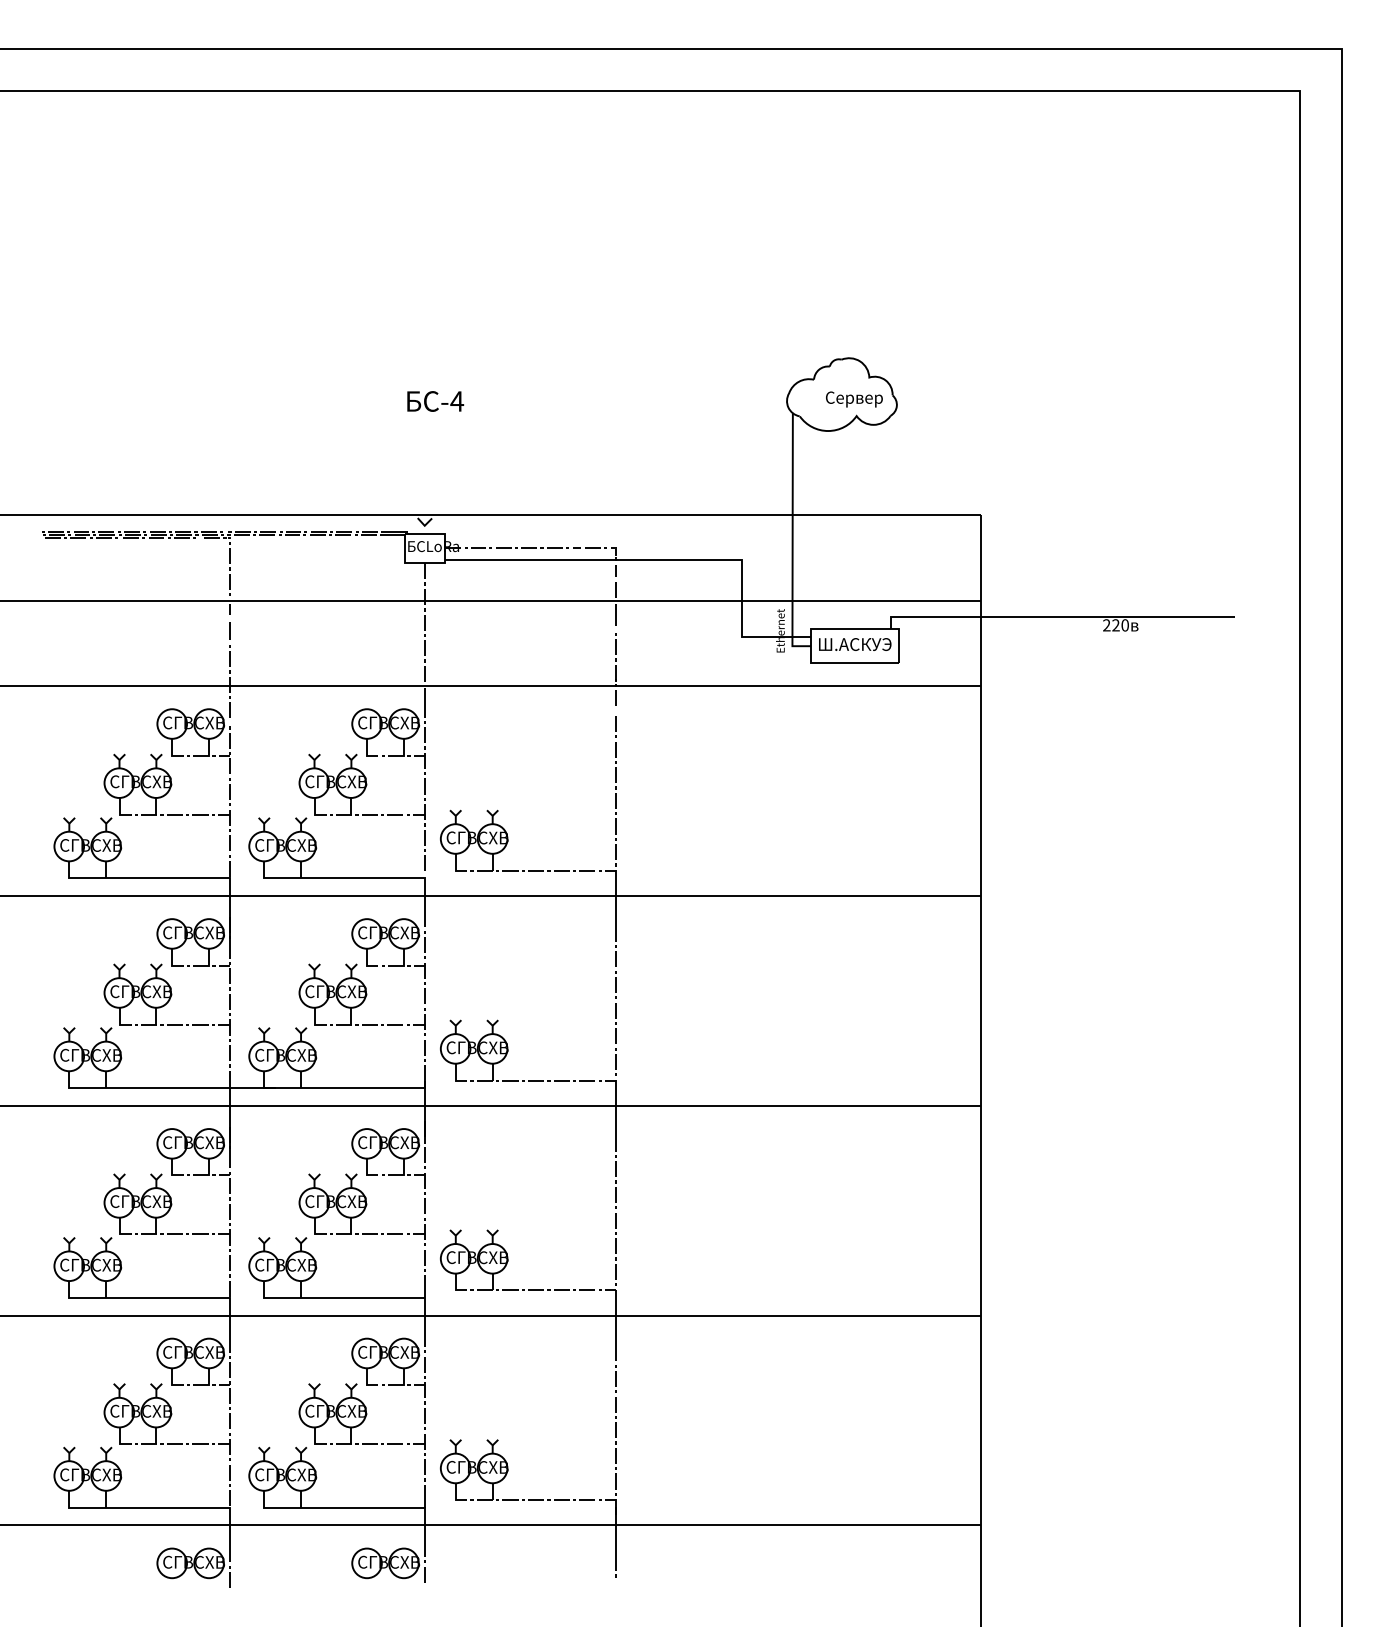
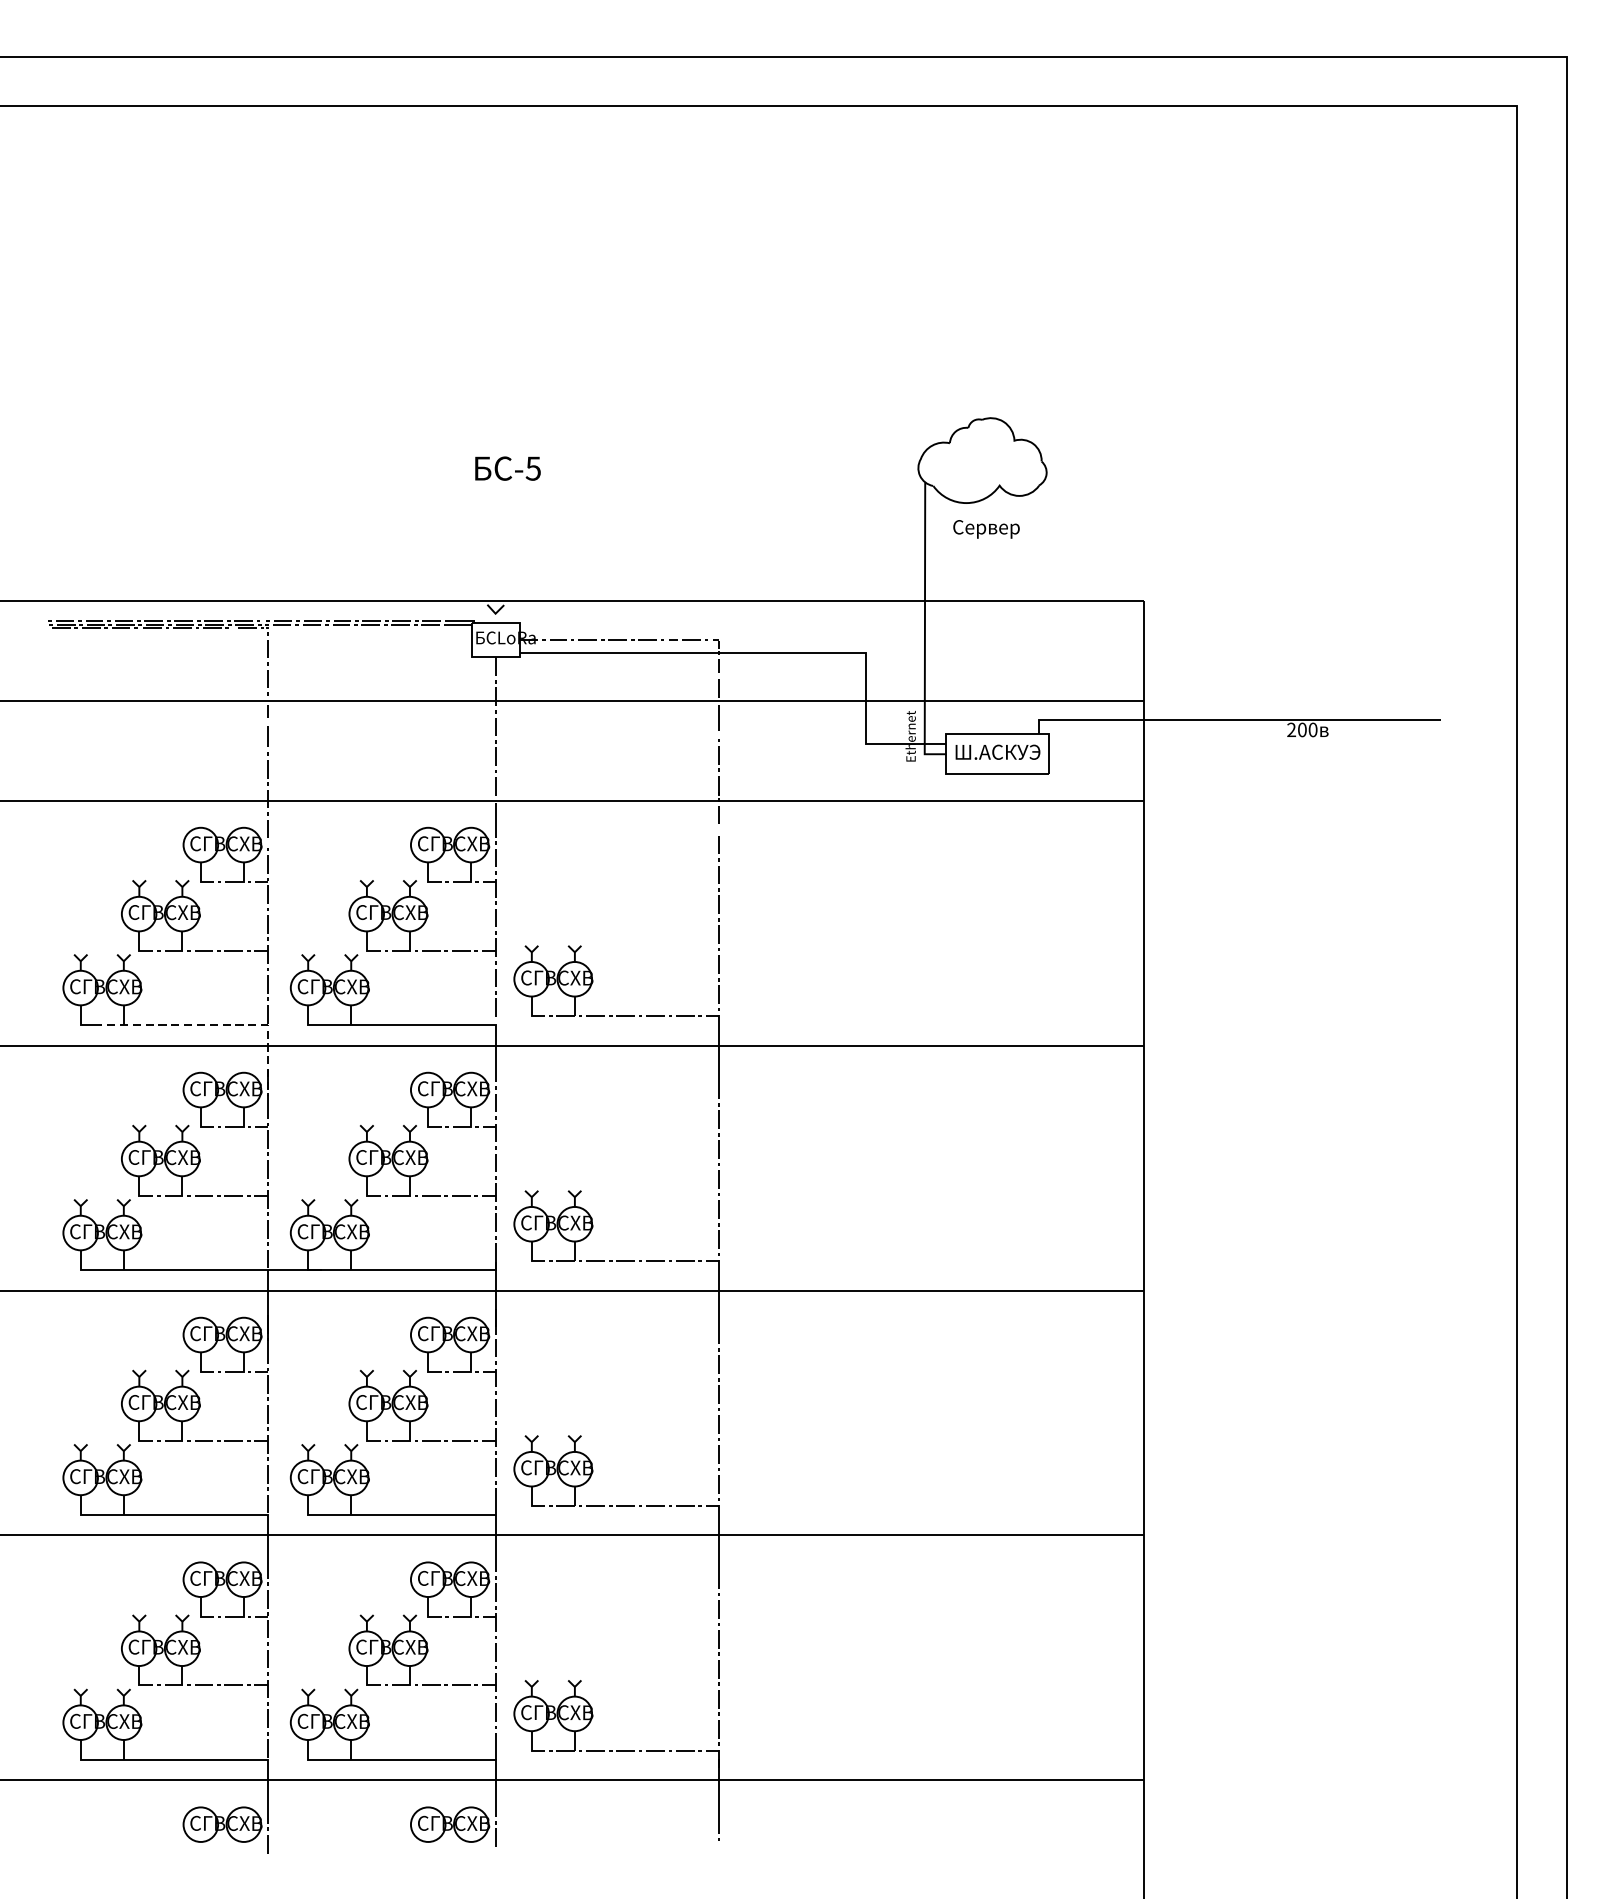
text: (854, 399) -> (986, 529), moved
text: (457, 401) -> (533, 468), -4 -> -5
text: (1115, 625) -> (1301, 730), 220 -> 200
line: (188, 878) -> (219, 1025), solid -> dashed

